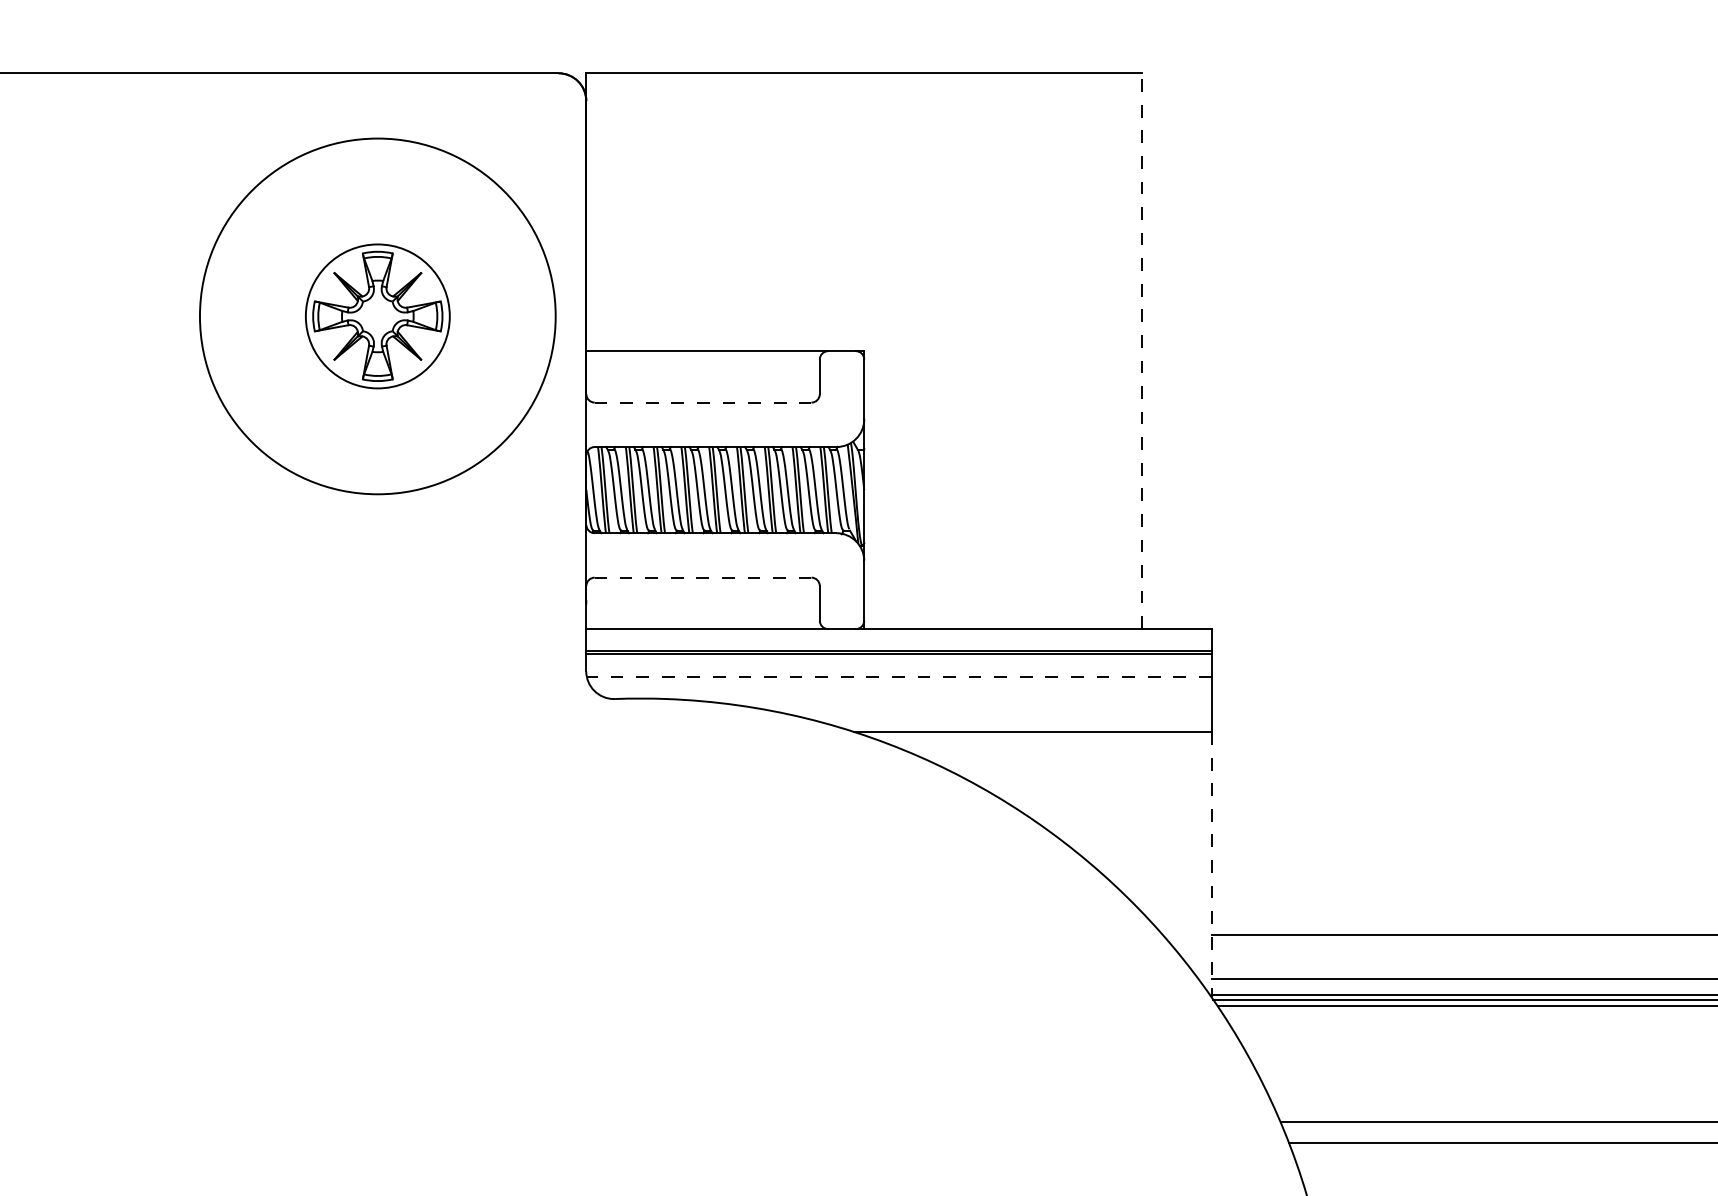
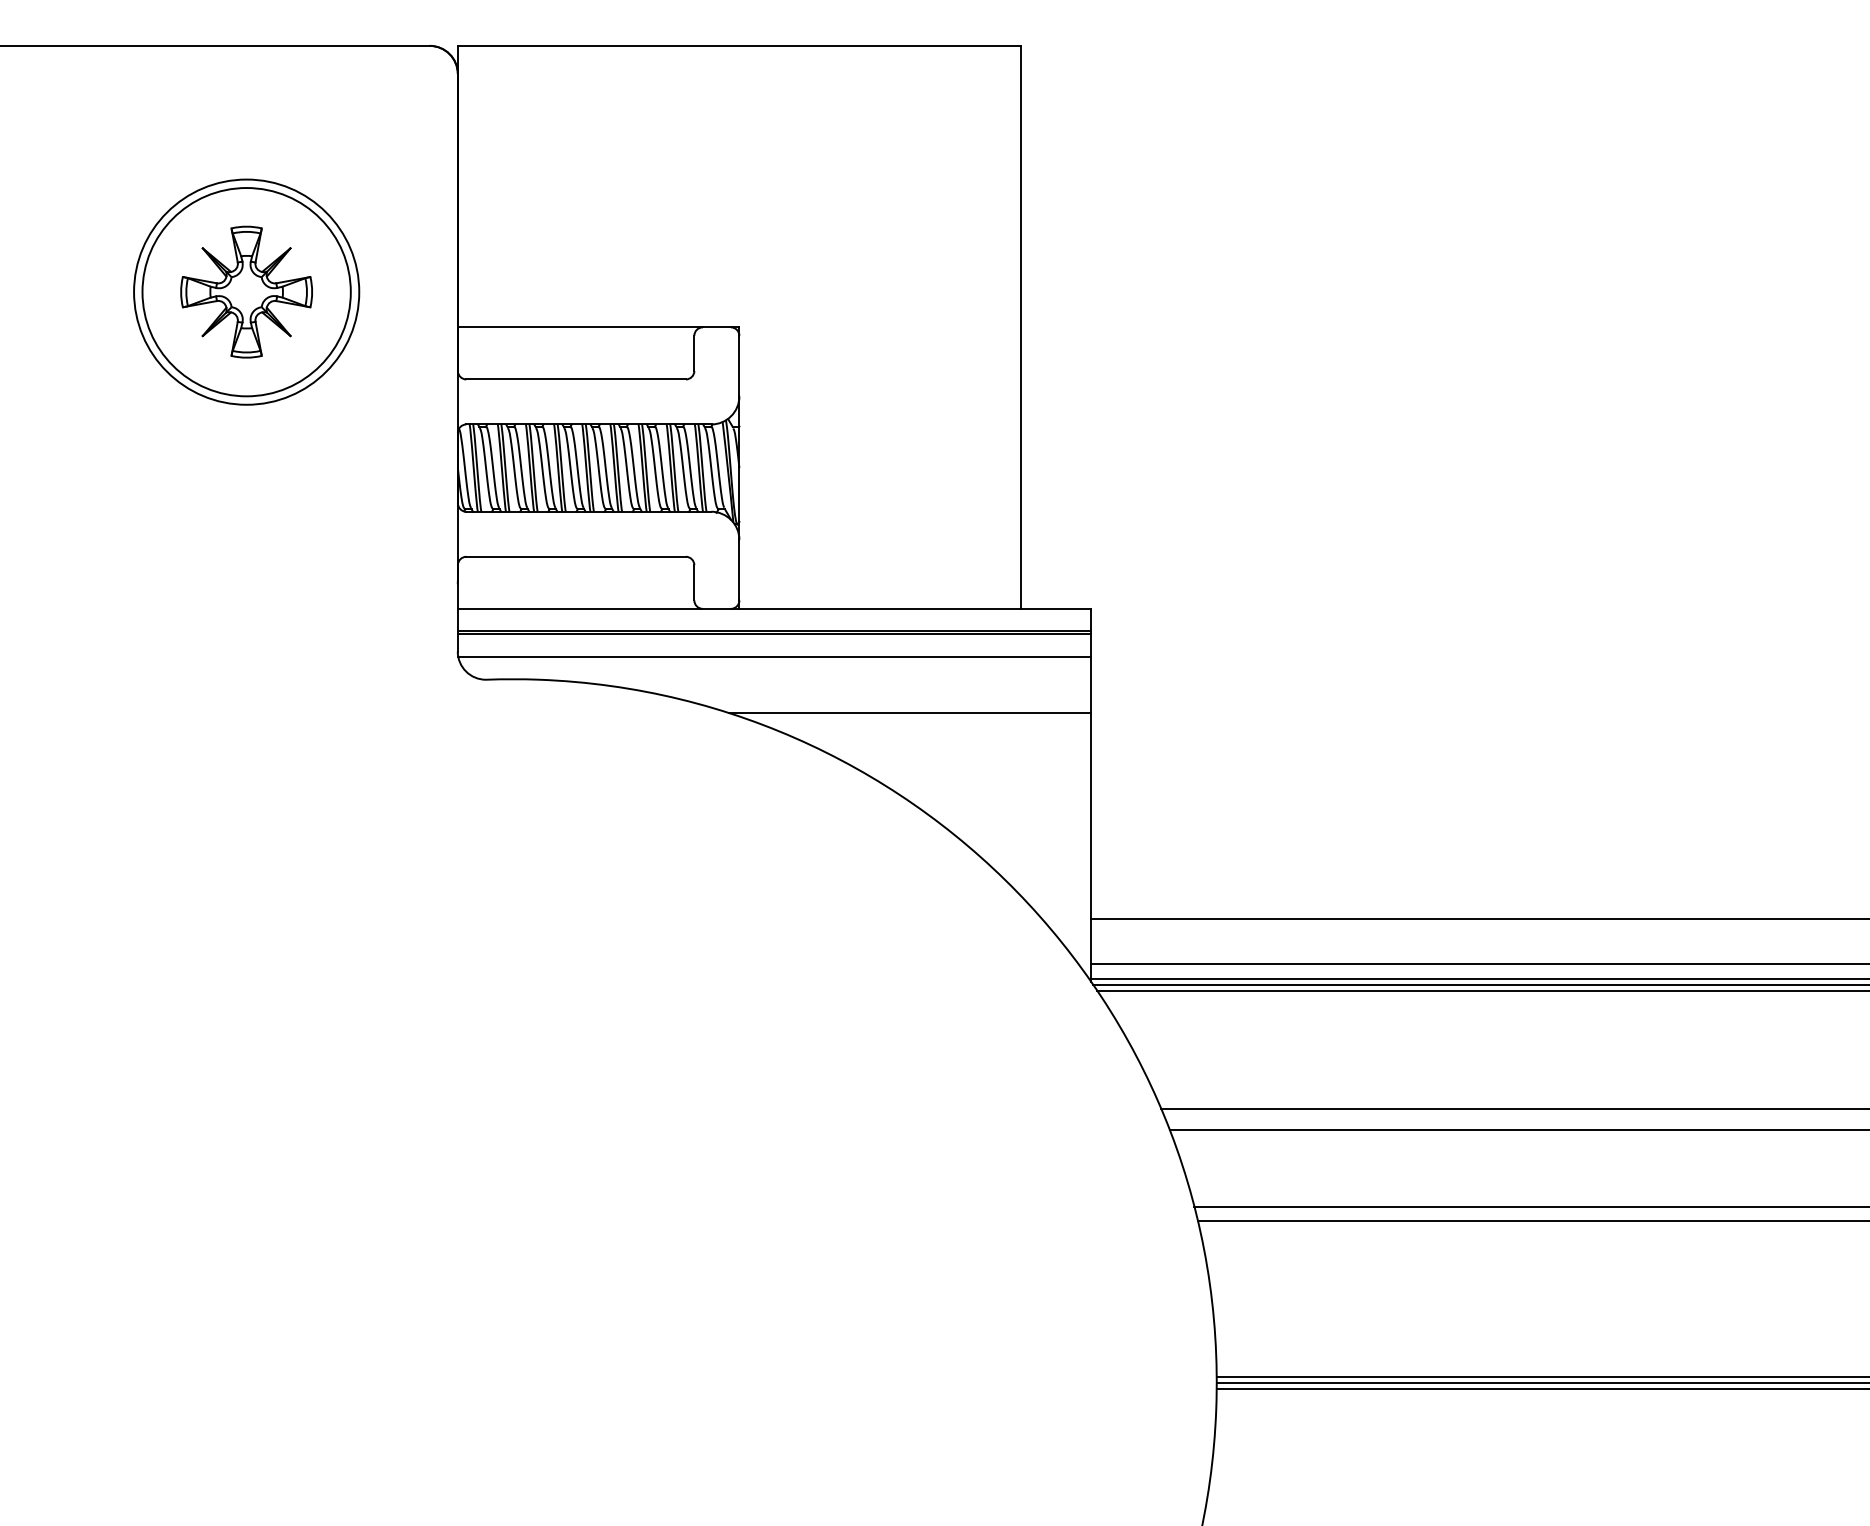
circle: (377, 315) -> (246, 291), size x0.62
circle: (377, 316) -> (246, 292), size x1.43
line: (1141, 350) -> (1020, 326), dashed -> solid
line: (703, 402) -> (576, 379), dashed -> solid
line: (703, 577) -> (576, 556), dashed -> solid
line: (898, 676) -> (774, 656), dashed -> solid
line: (1211, 865) -> (1091, 848), dashed -> solid

